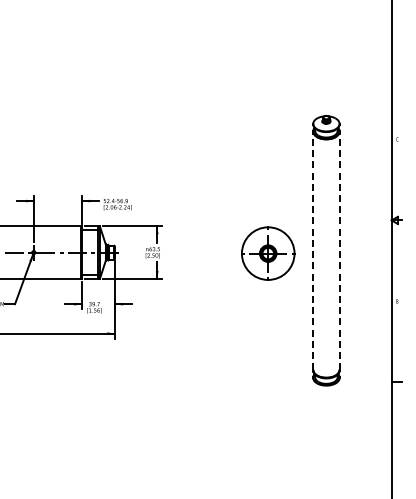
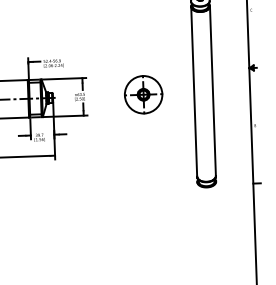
line: (313, 250) -> (194, 91), dashed -> solid
line: (339, 250) -> (212, 90), dashed -> solid
part: (268, 253) -> (143, 94), moved

